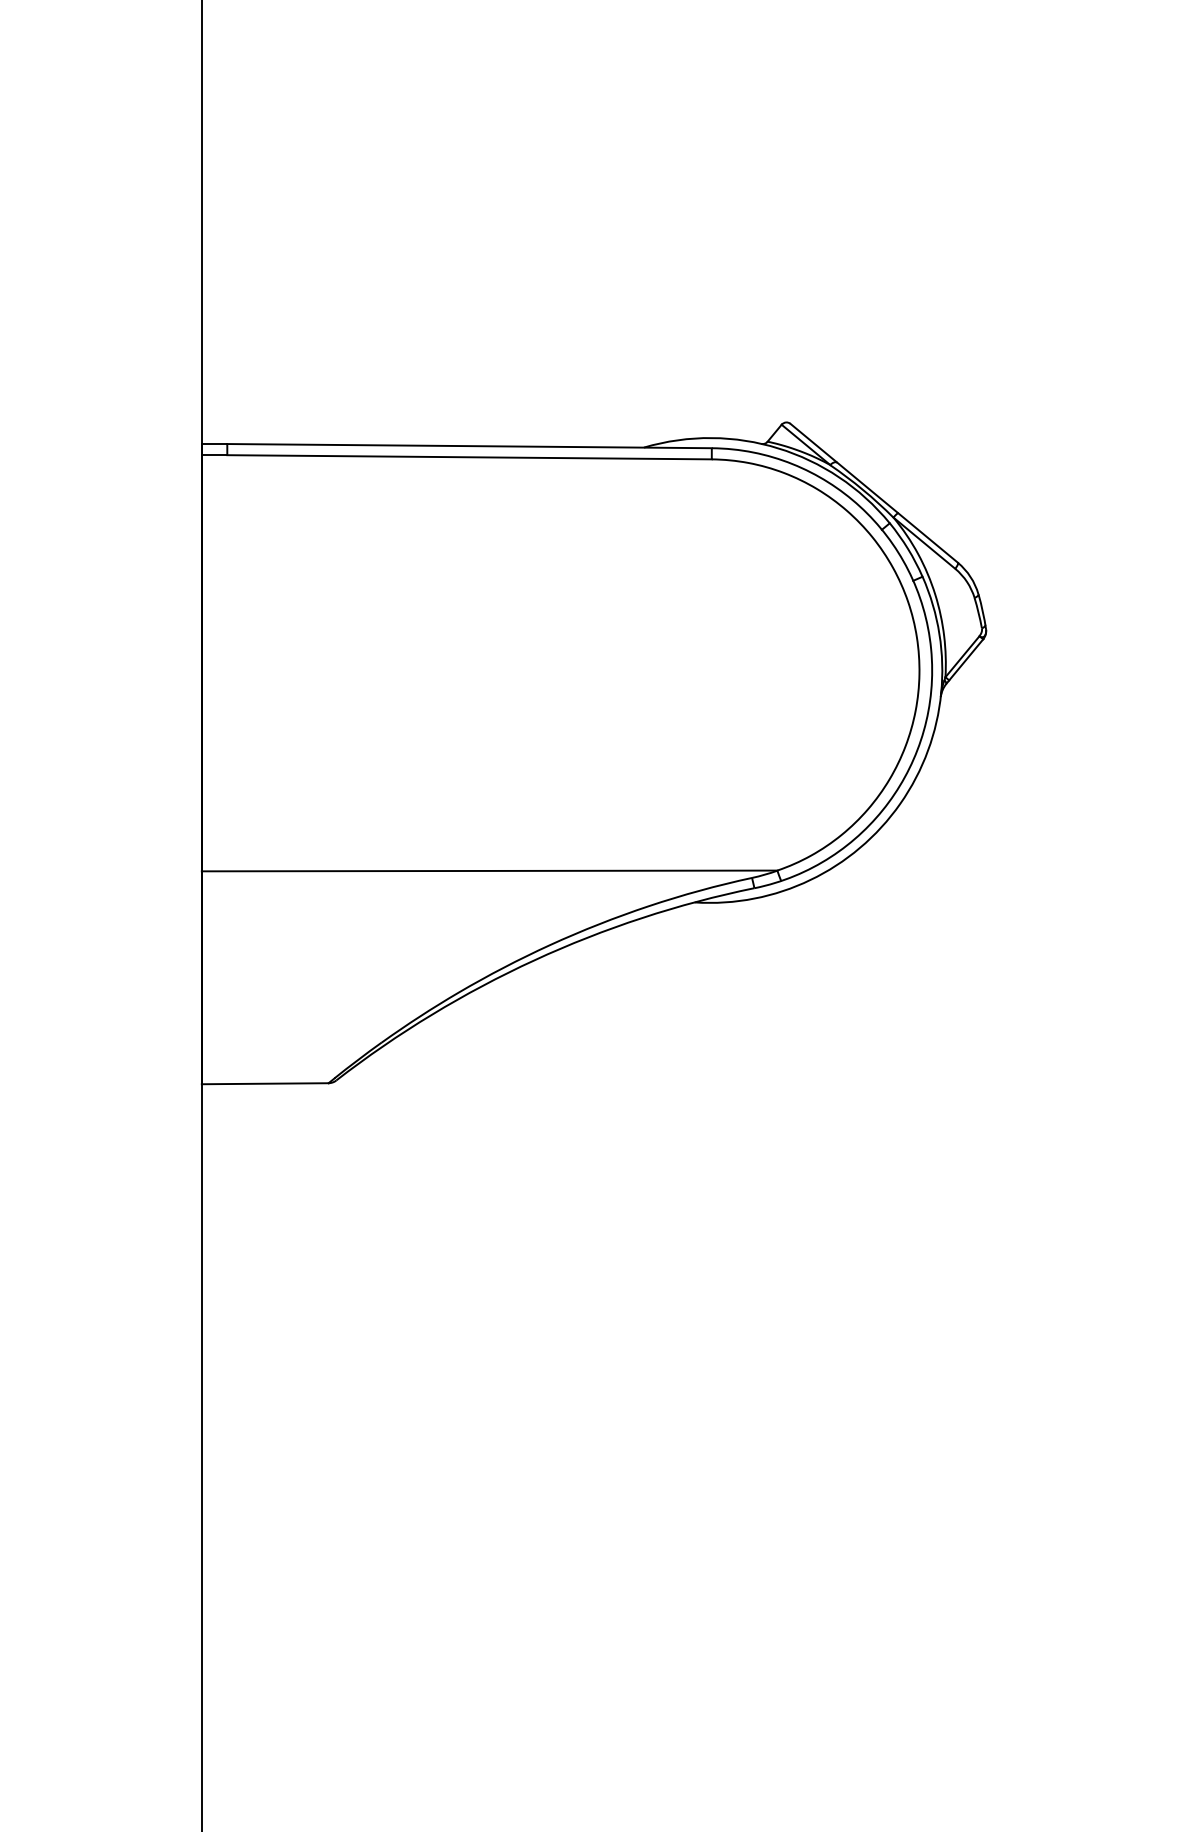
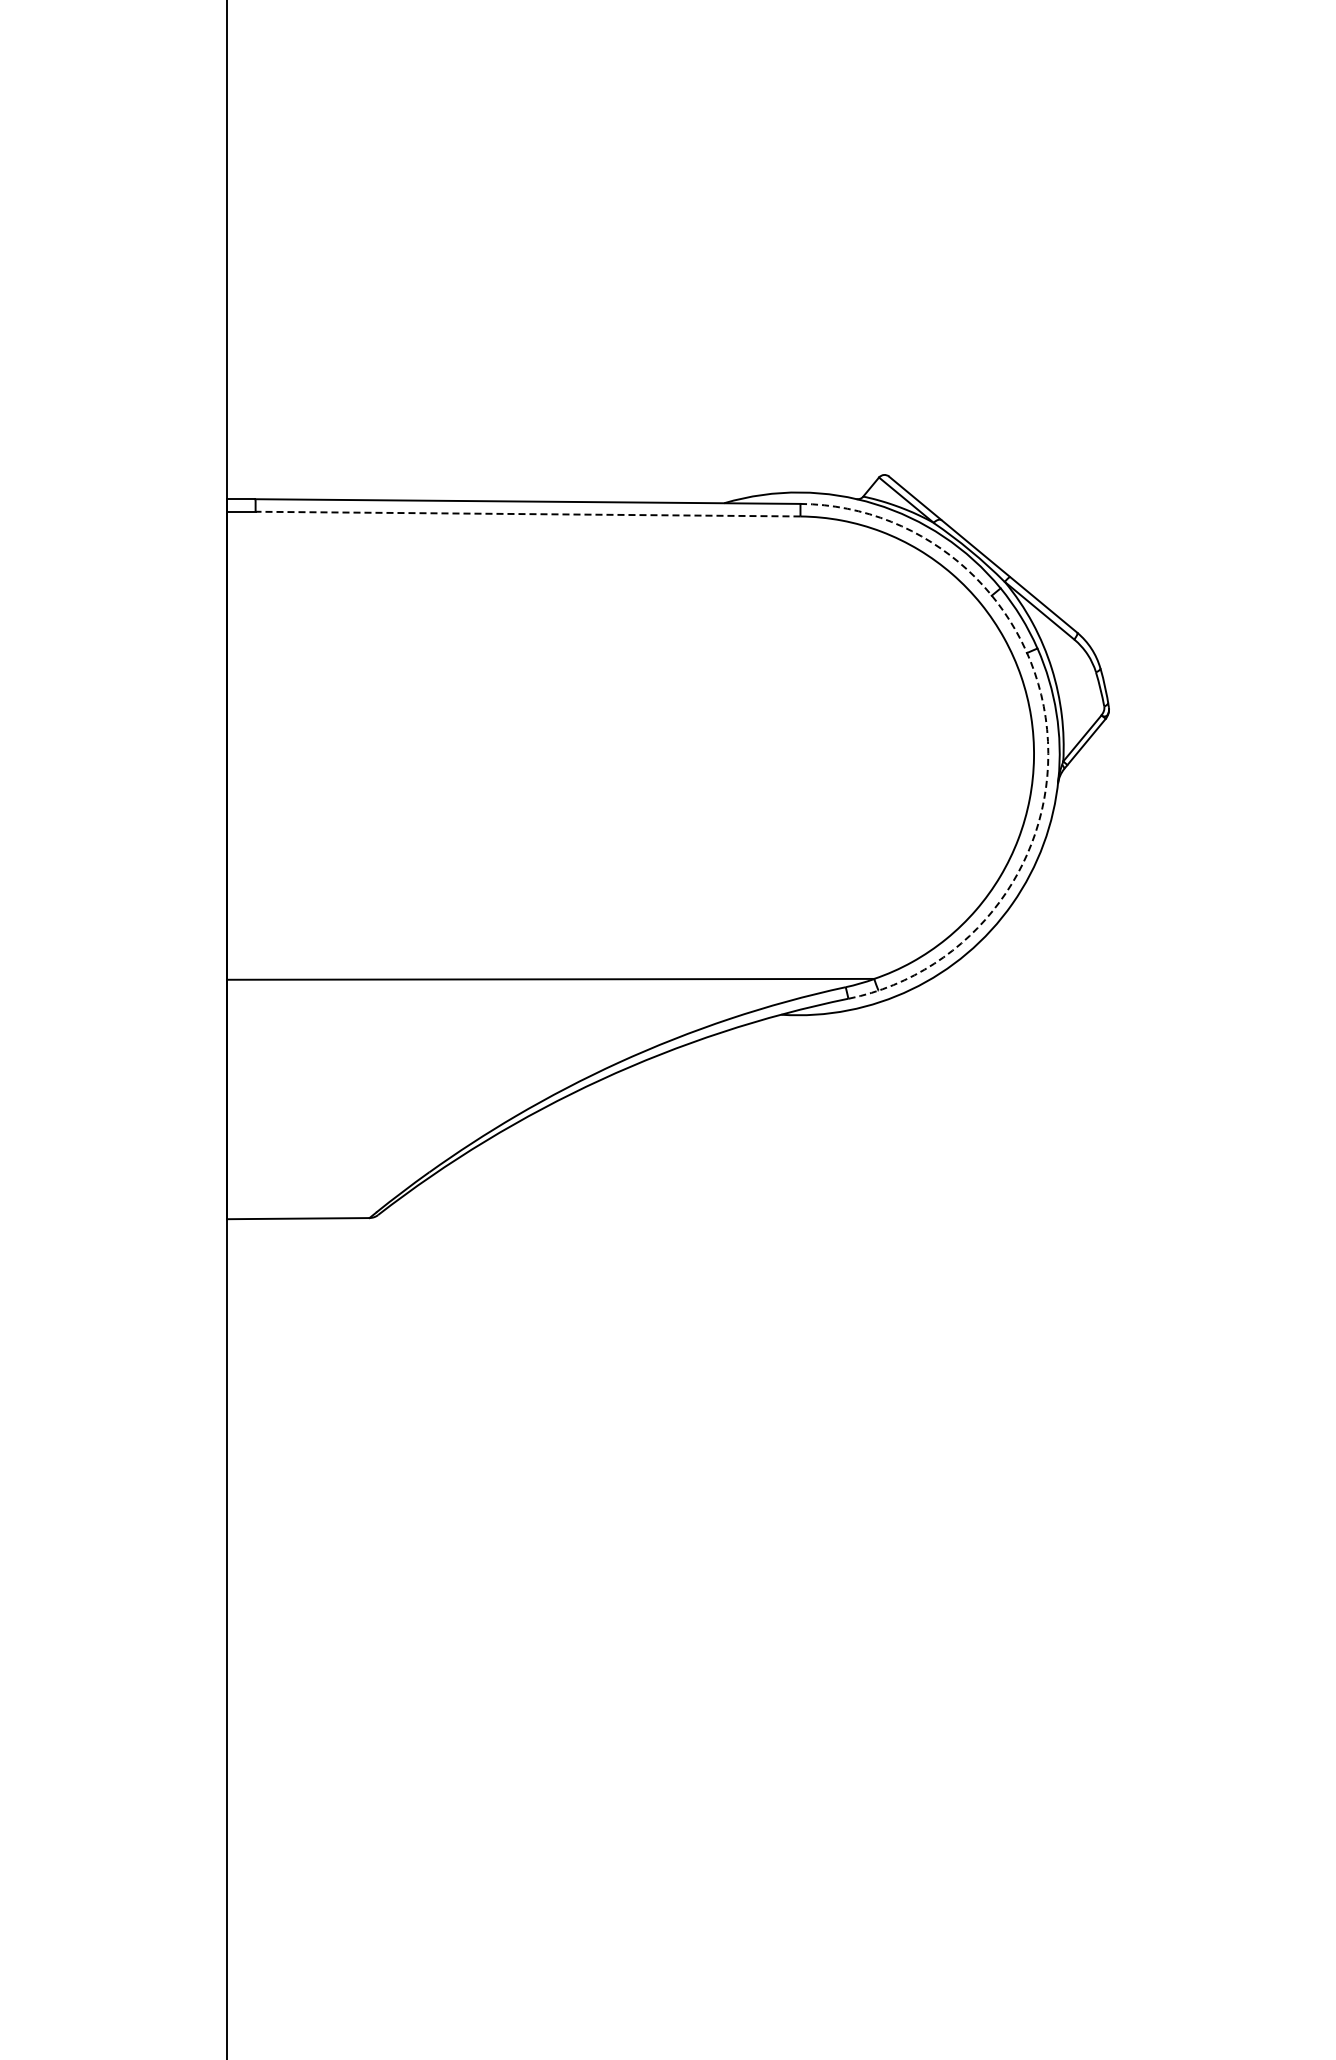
line: (469, 457) -> (527, 514), solid -> dashed
arc: (931, 648) -> (1047, 729), solid -> dashed

